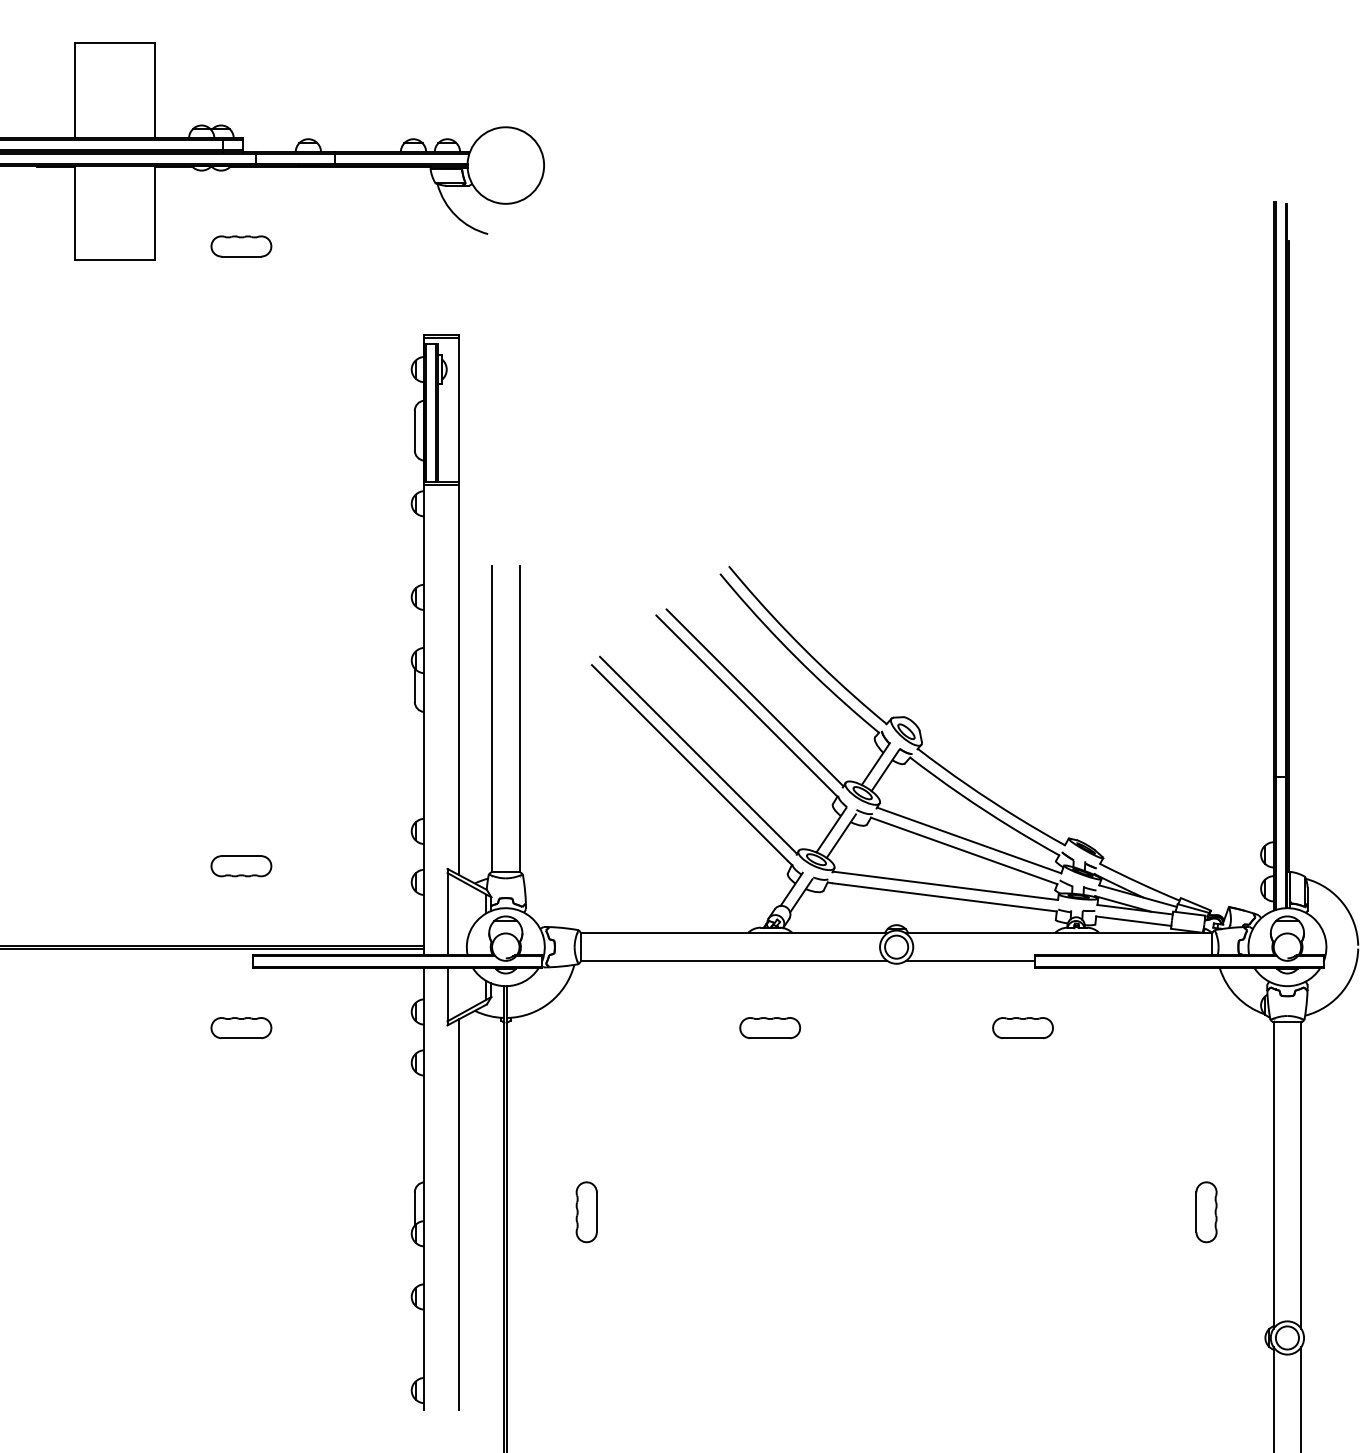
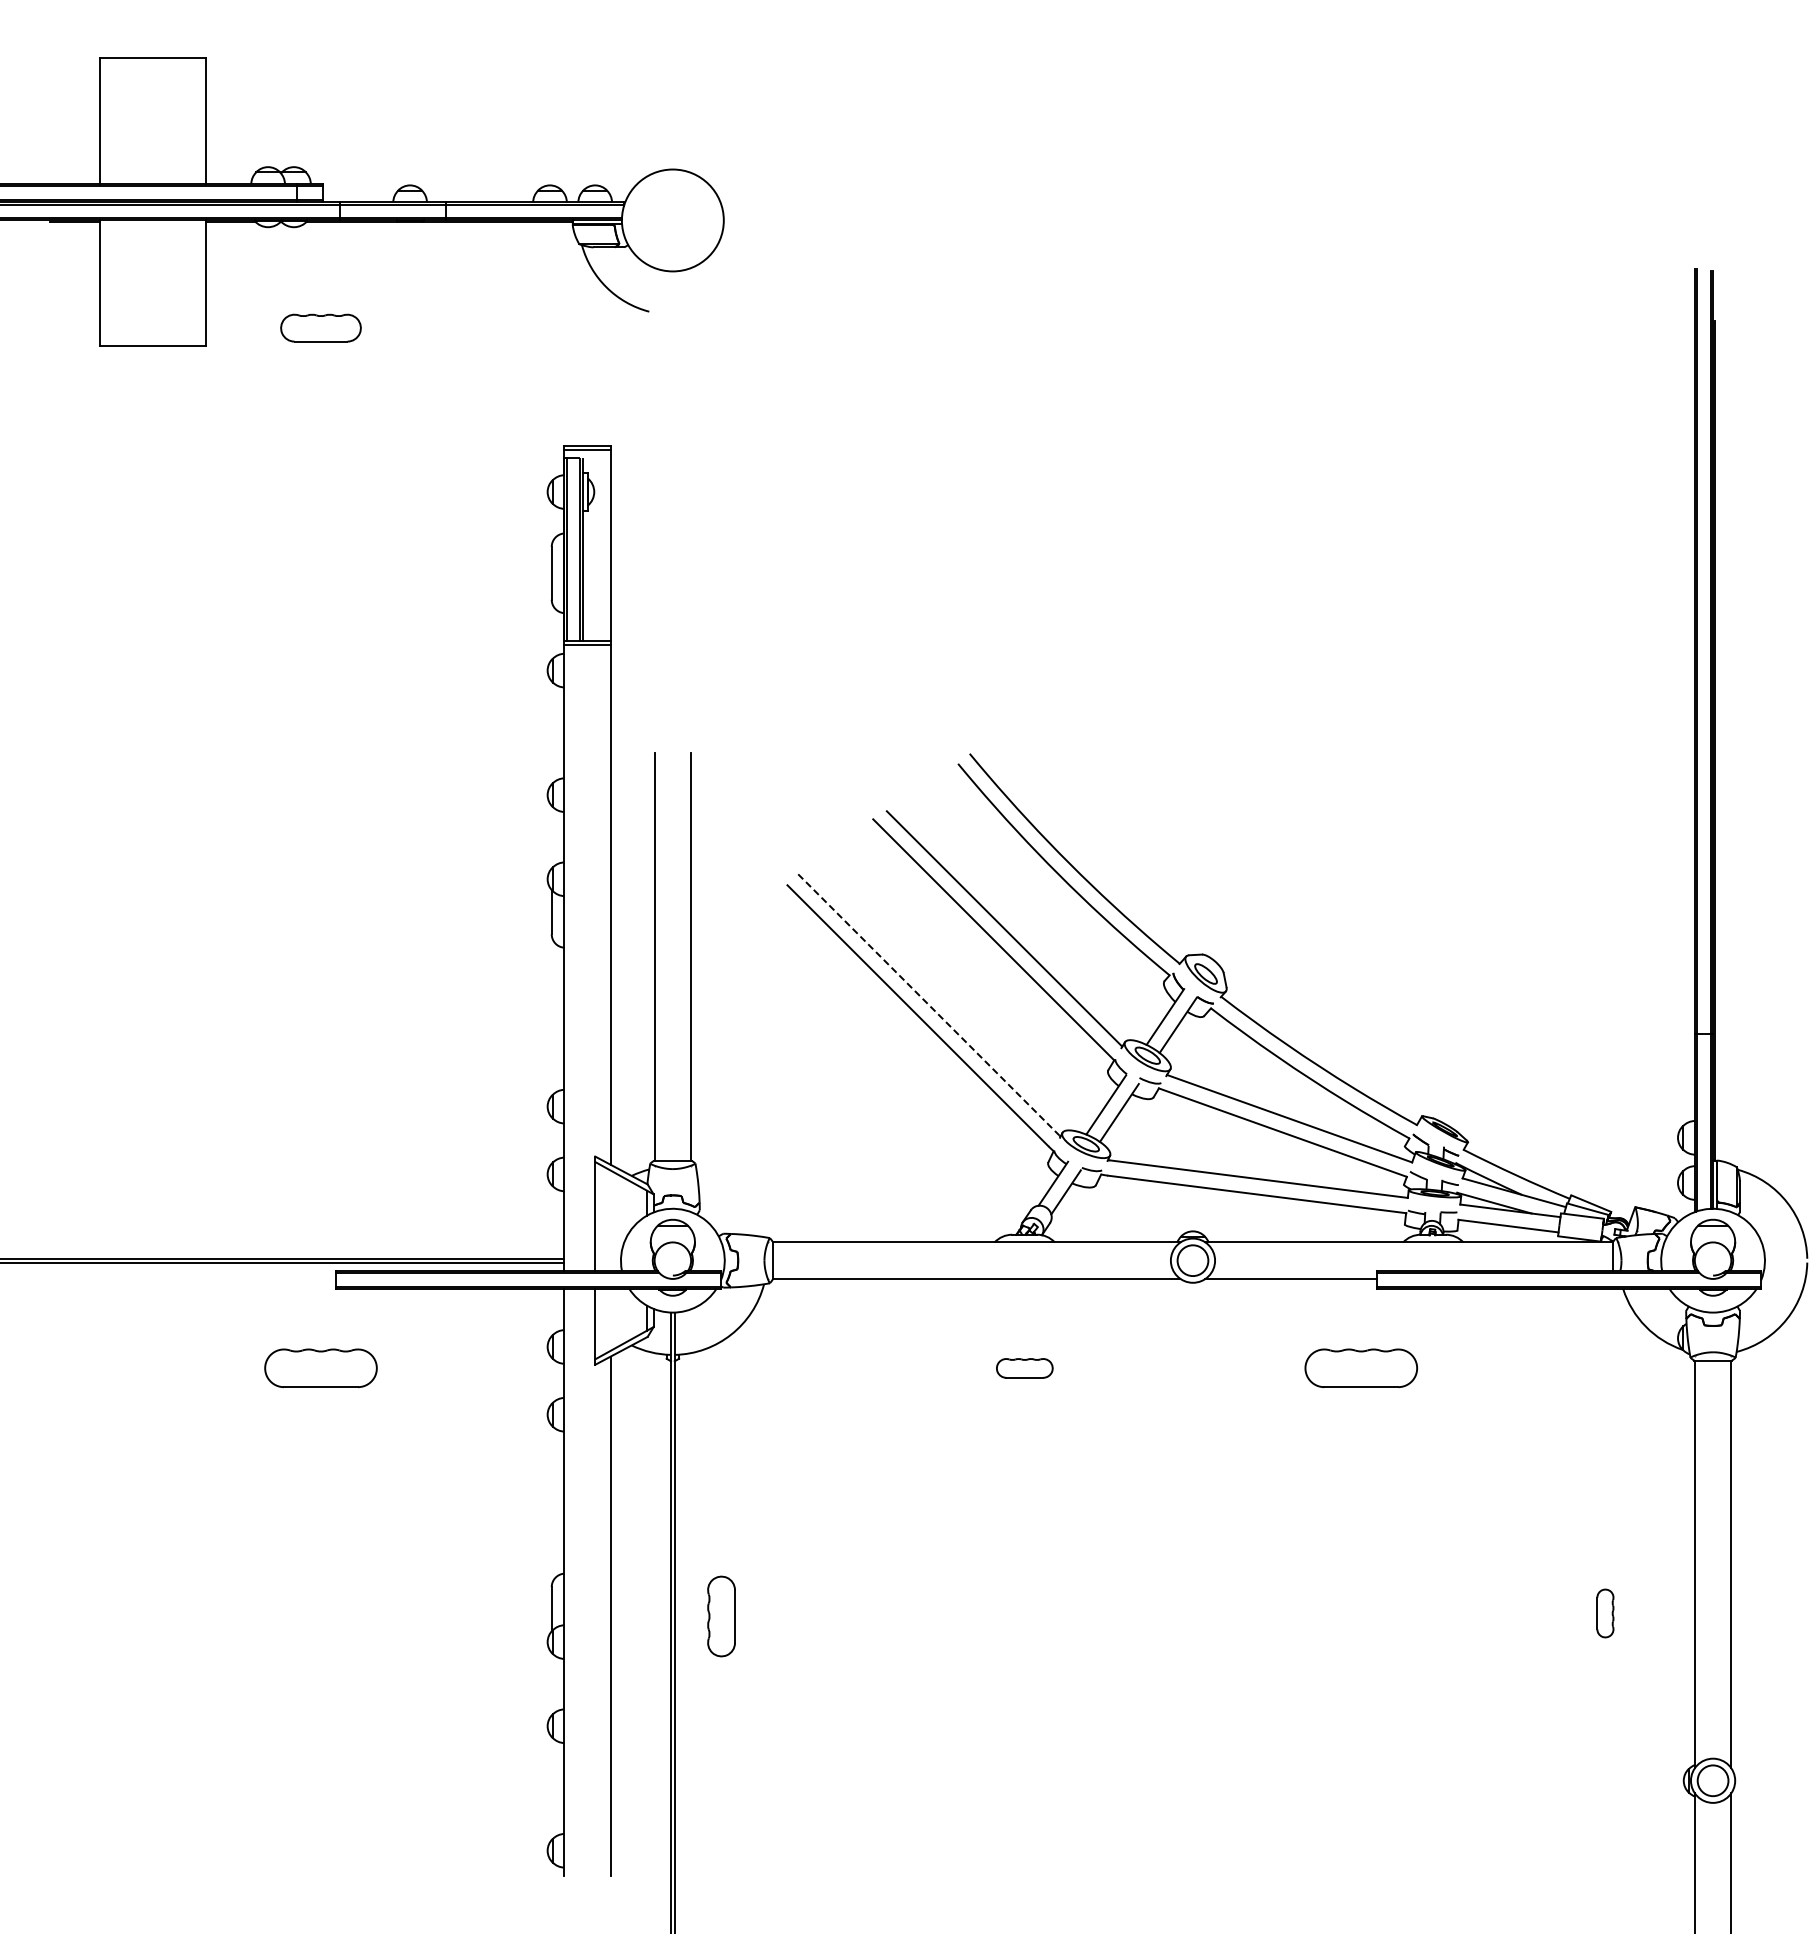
line: (697, 754) -> (928, 1004), solid -> dashed
part: (241, 865) -> (320, 1152), removed
part: (241, 1028) -> (320, 1368), size x1.4
part: (770, 1028) -> (1024, 1368), size x0.7
part: (1022, 1028) -> (1360, 1368), size x1.4
part: (586, 1212) -> (721, 1616), moved
part: (1206, 1212) -> (1605, 1613), size x0.6

